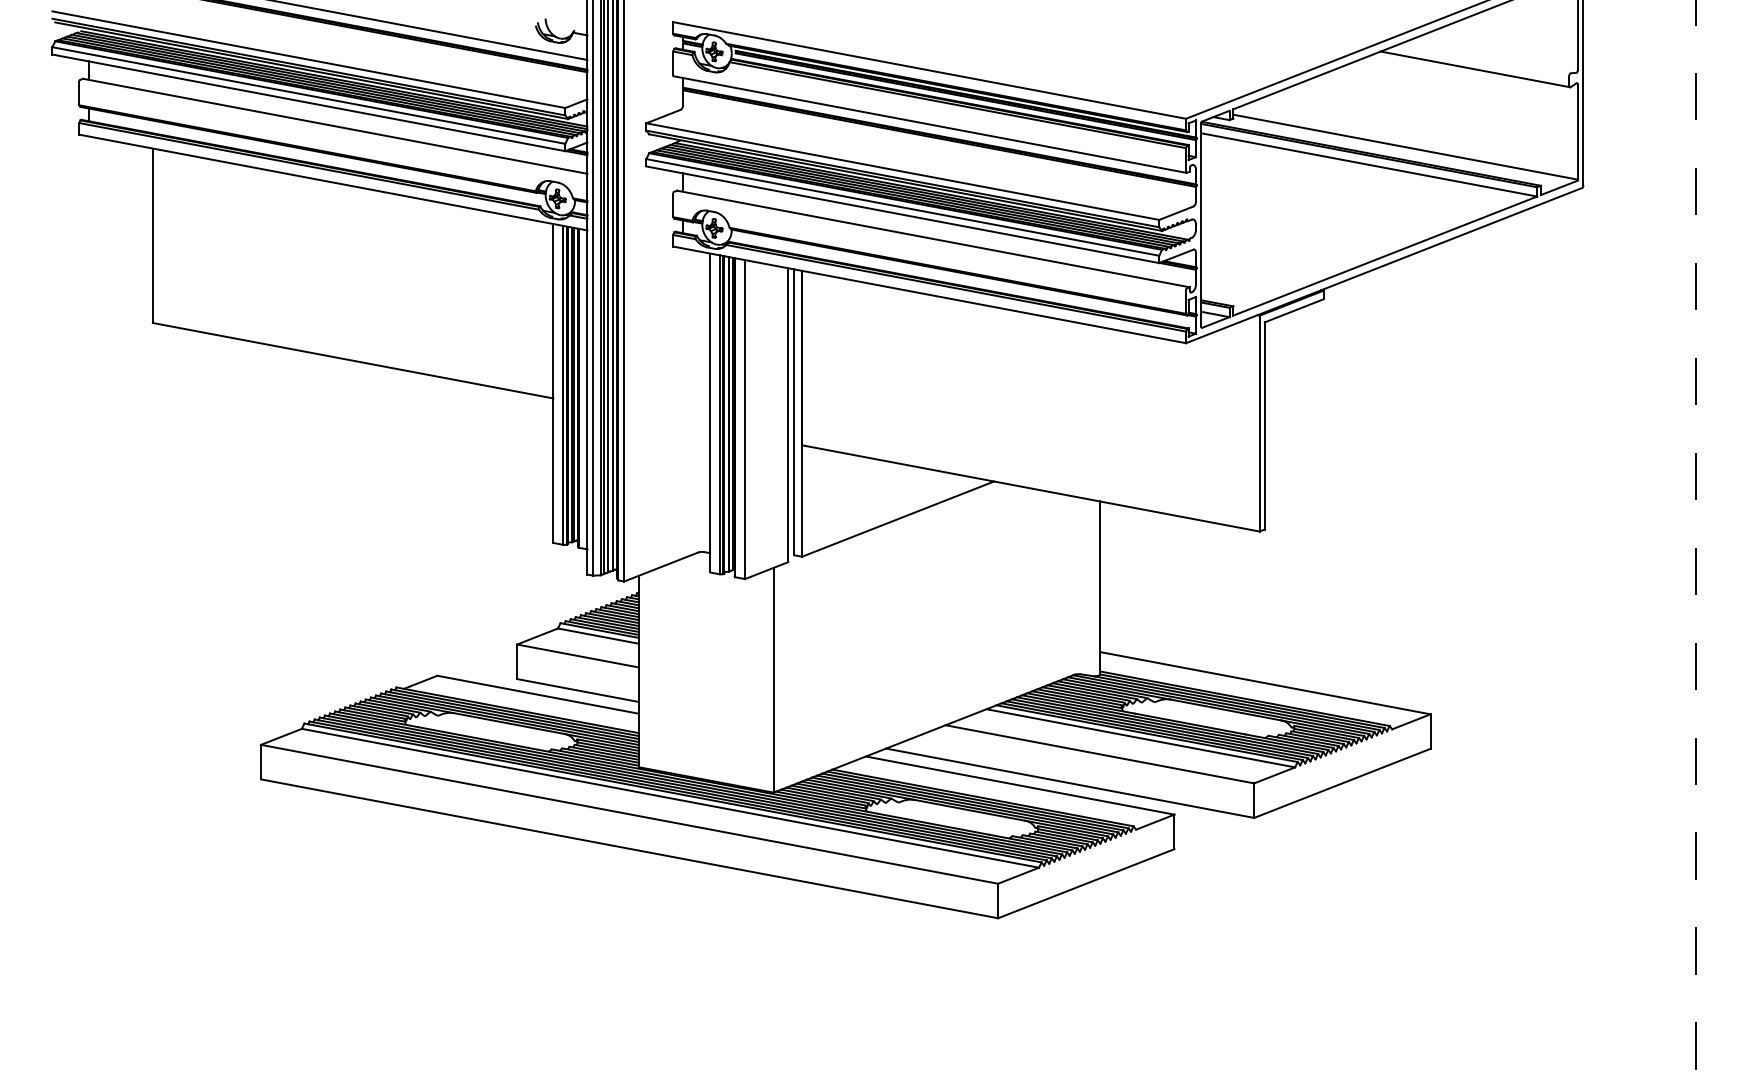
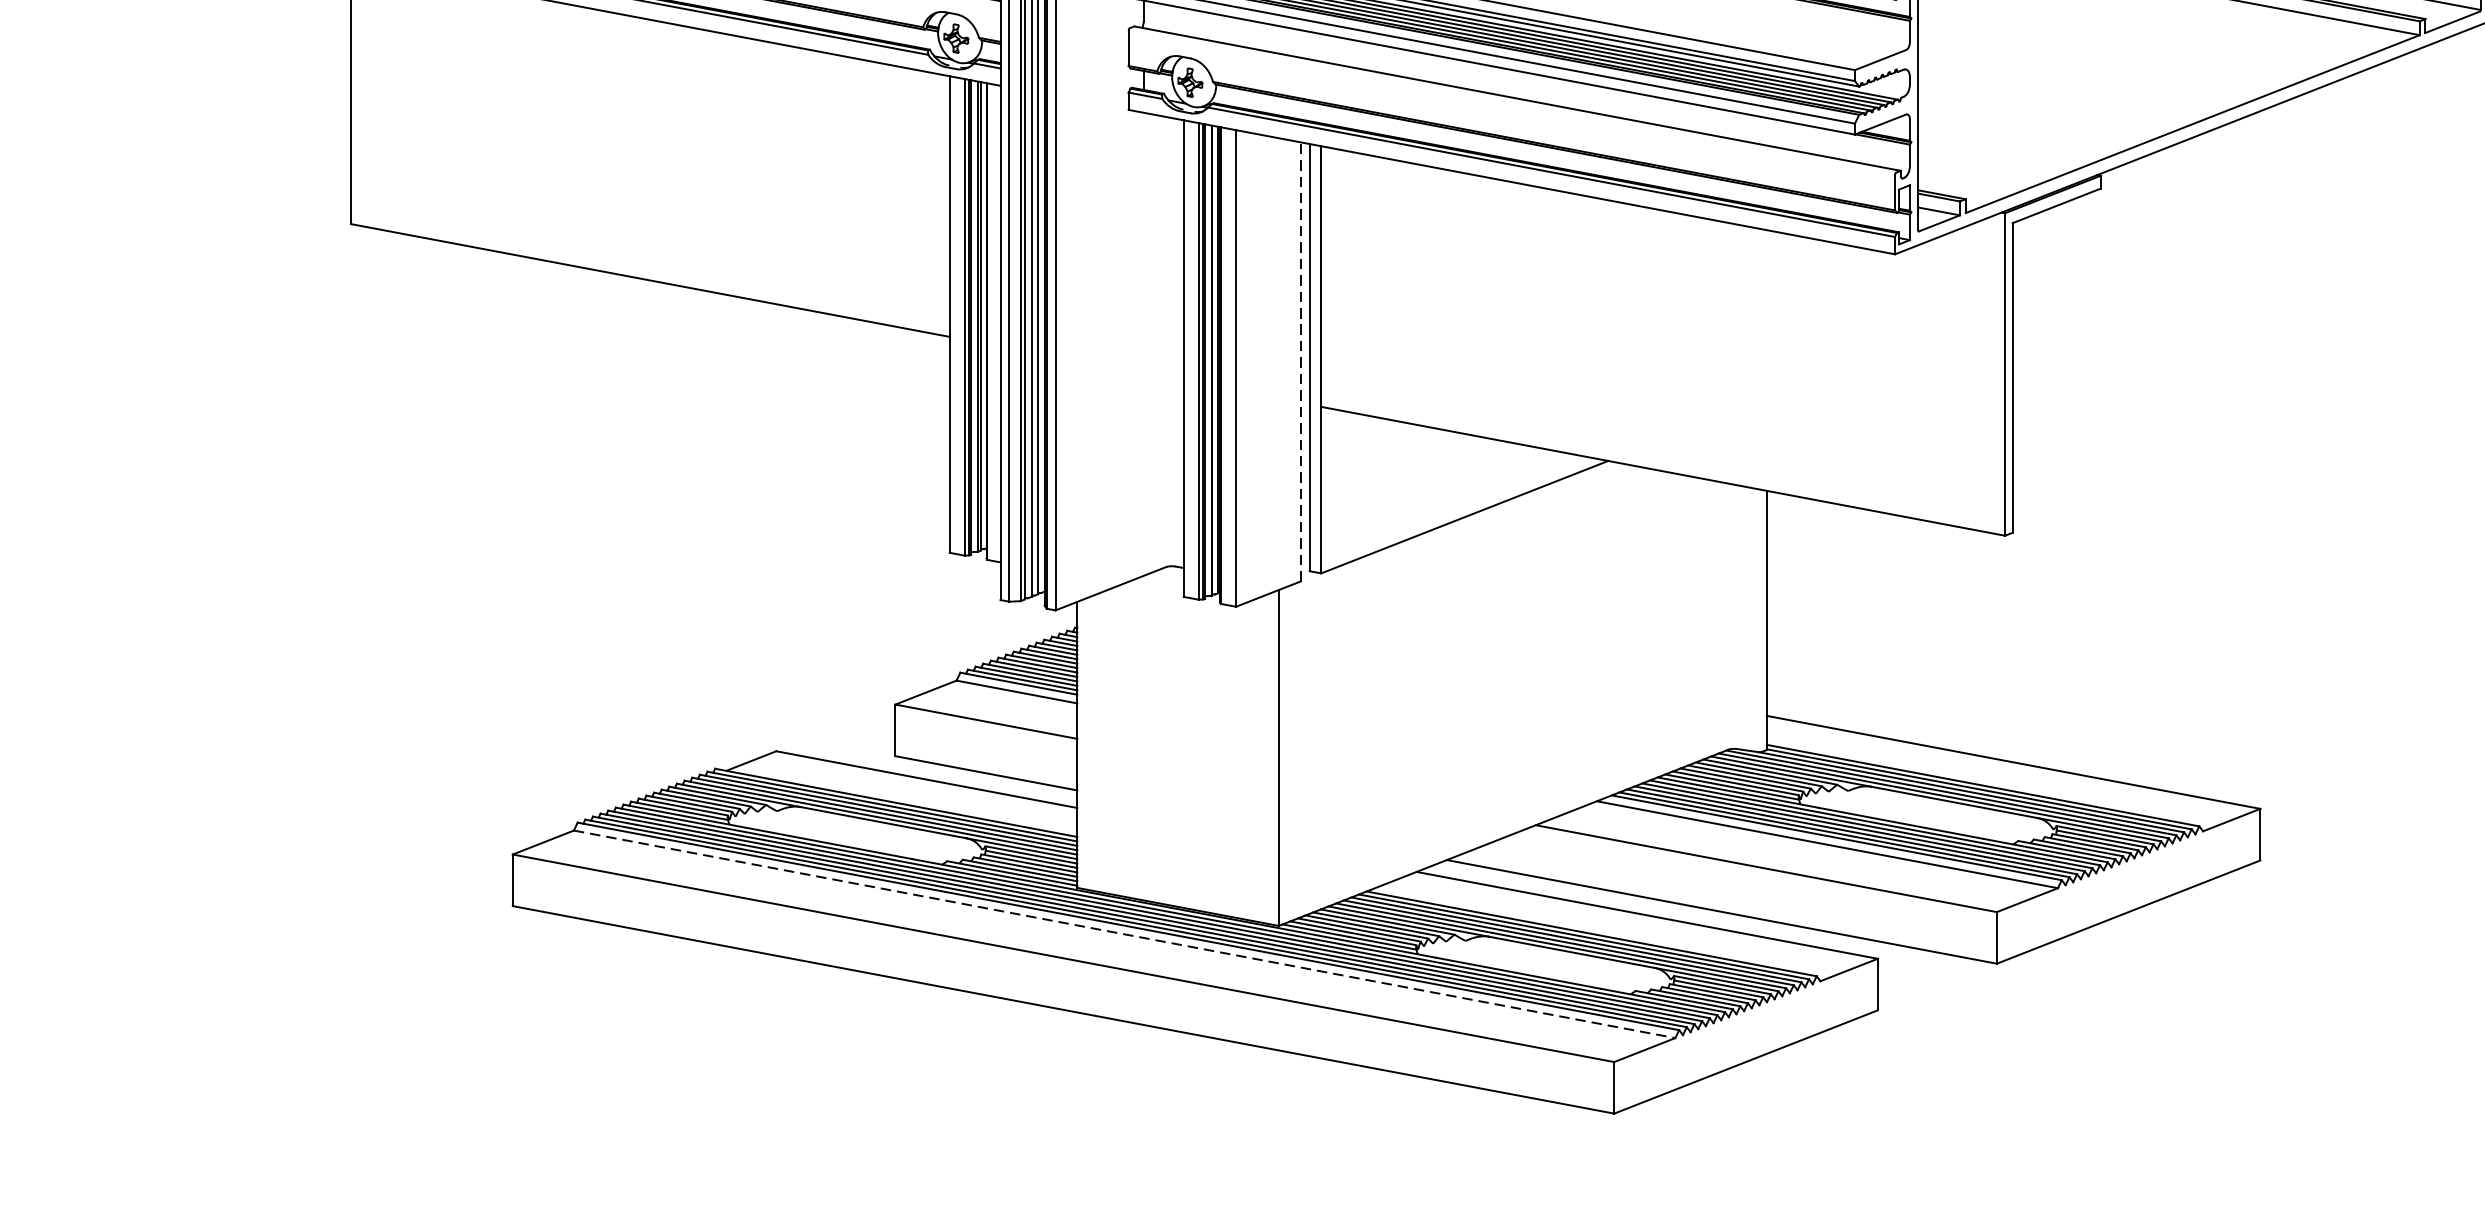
line: (788, 415) -> (1300, 362), solid -> dashed
line: (670, 798) -> (1124, 934), solid -> dashed

